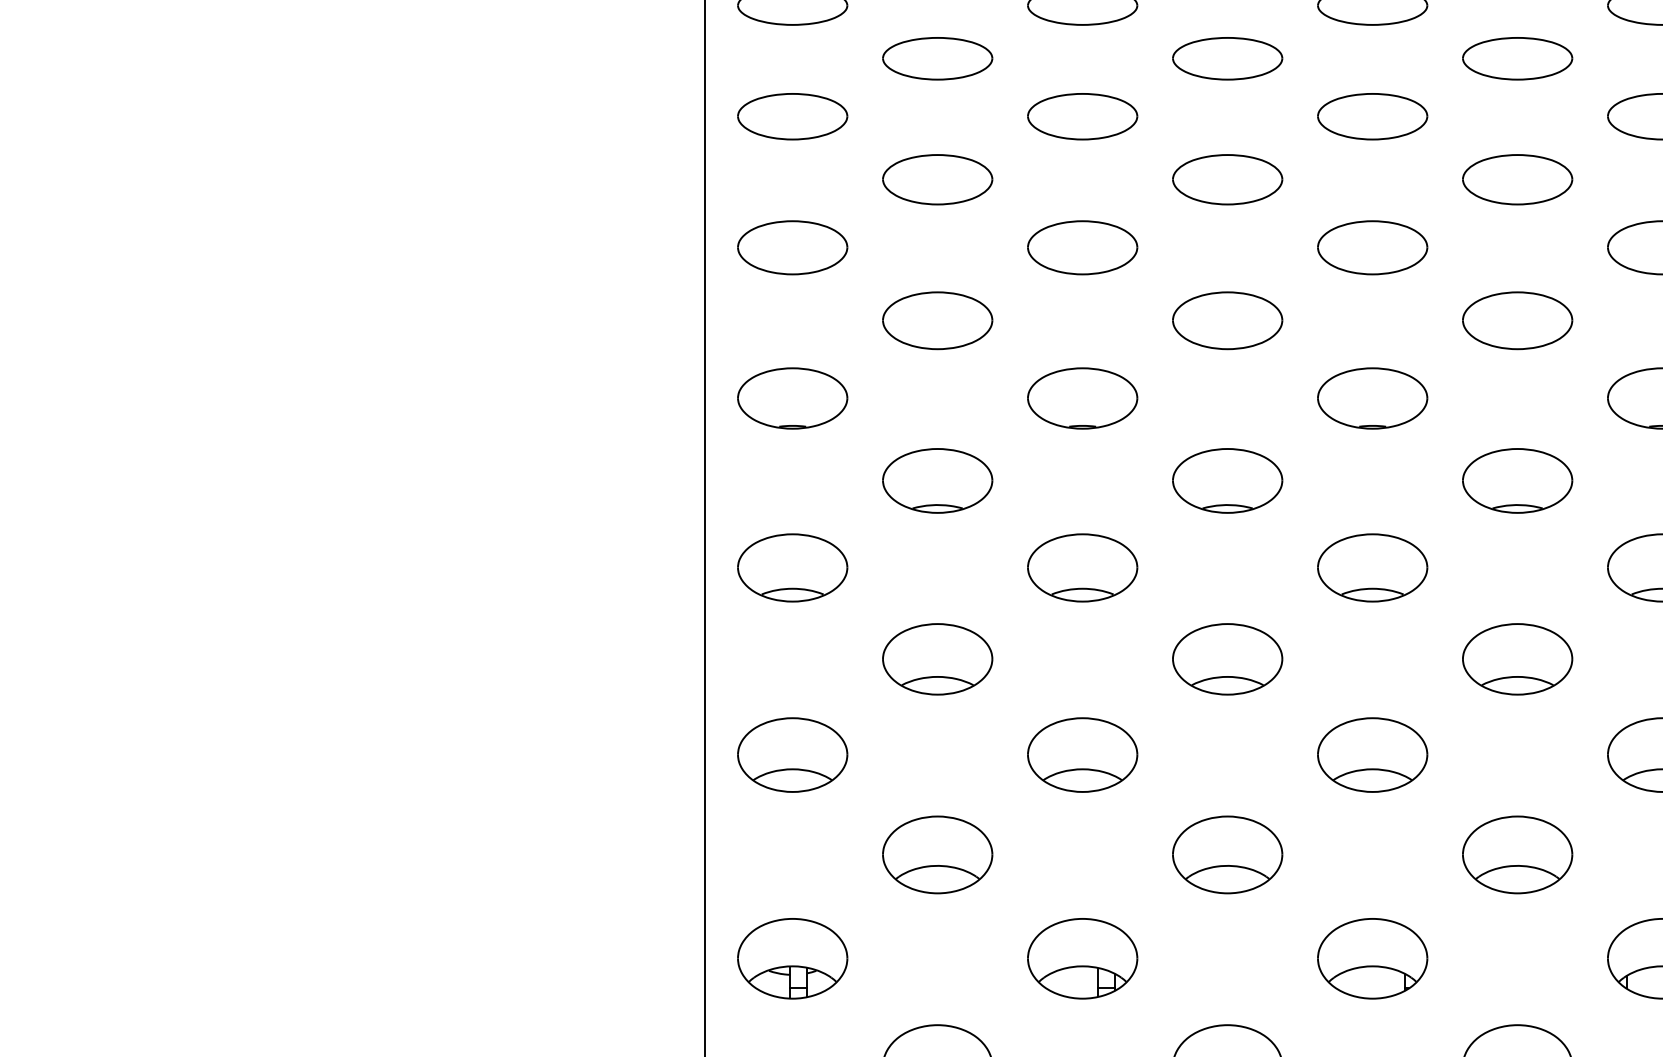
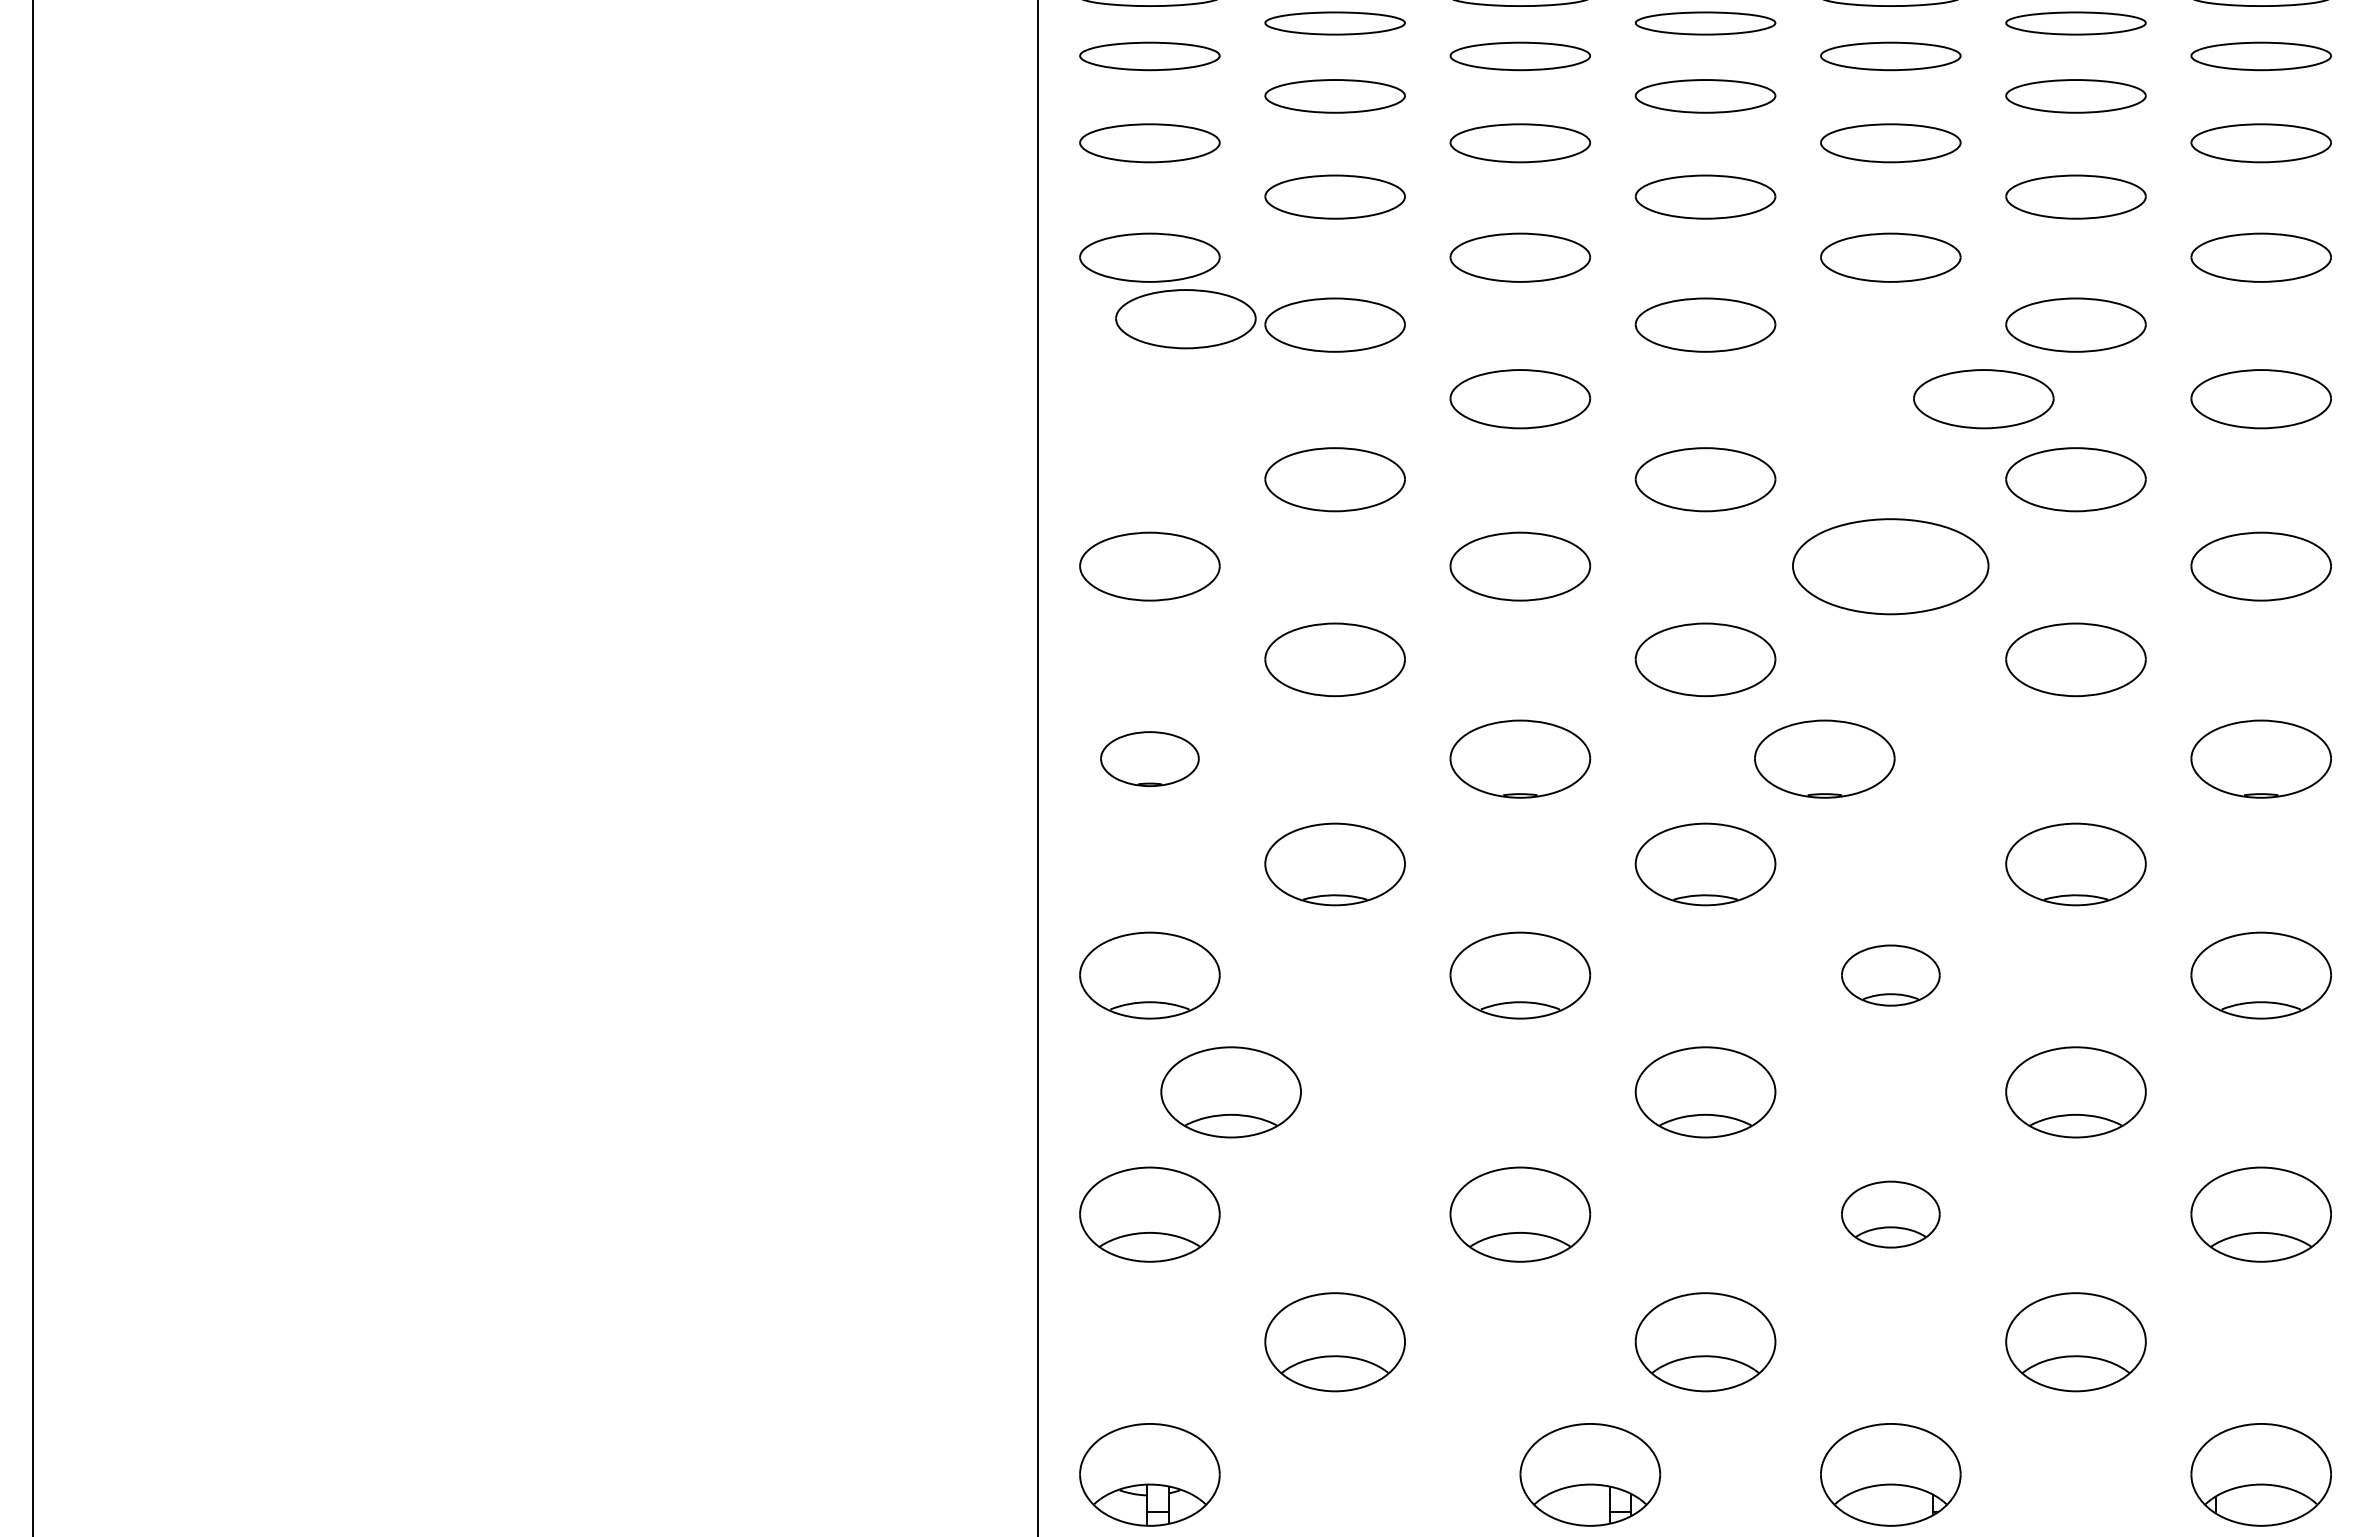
part: (792, 116) -> (1185, 319), moved
part: (1372, 116) -> (1983, 399), moved
part: (1372, 247) -> (1890, 566), size x1.4
part: (792, 397) -> (1149, 758), size x0.7
part: (1372, 397) -> (1824, 758), moved
part: (1372, 567) -> (1890, 975), size x0.7
part: (937, 659) -> (1230, 1092), moved
part: (1372, 754) -> (1890, 1214), size x0.7
part: (1082, 958) -> (1590, 1474), moved

